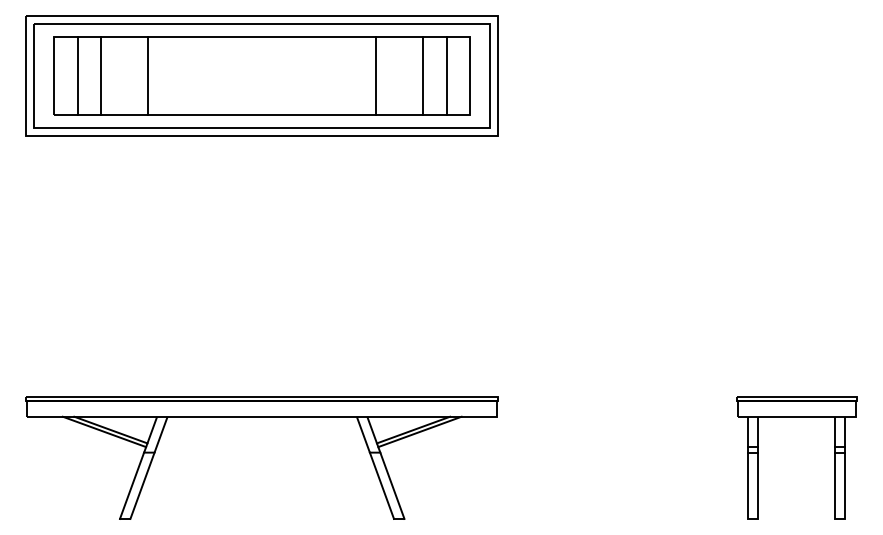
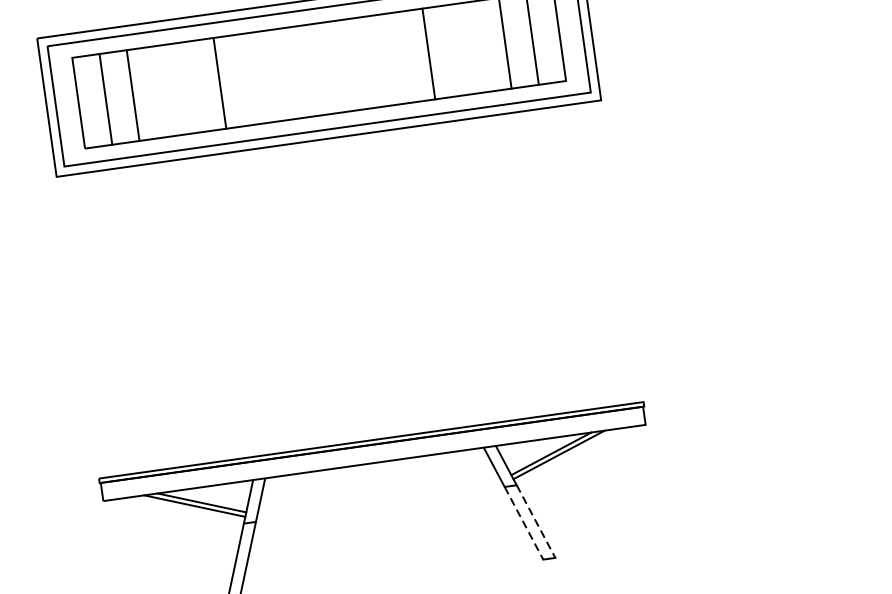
line: (148, 75) -> (220, 82), moved
line: (376, 75) -> (429, 53), moved
line: (382, 486) -> (524, 524), solid -> dashed
line: (392, 486) -> (536, 522), solid -> dashed

